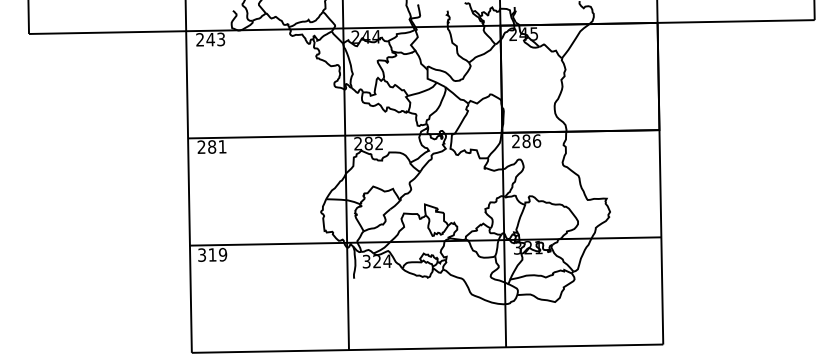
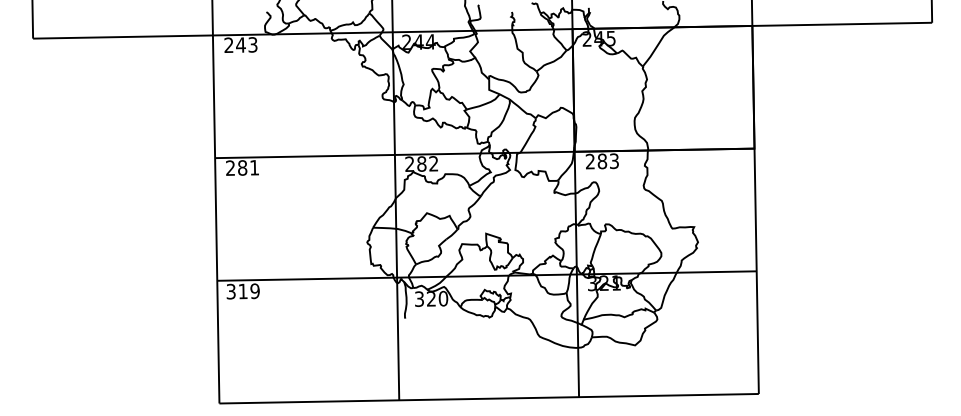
text: (537, 141) -> (614, 161), 286 -> 283
text: (387, 261) -> (443, 298), 324 -> 320

